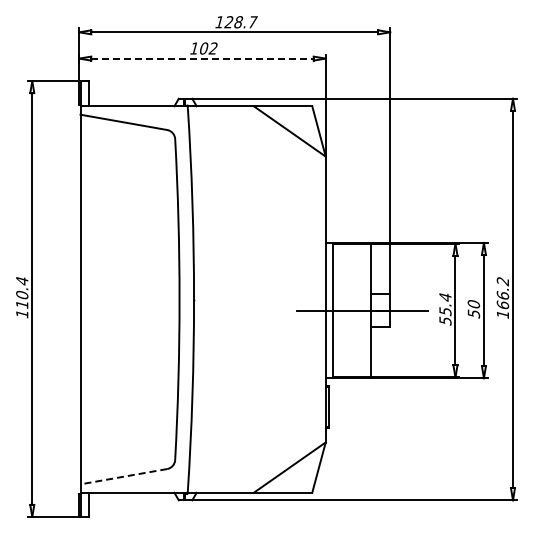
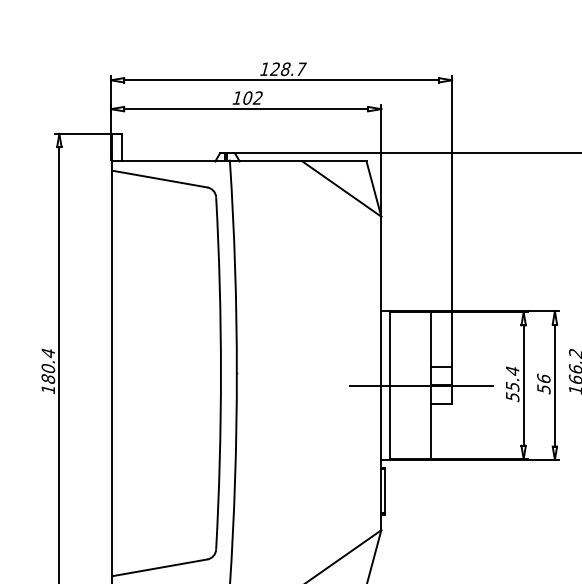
line: (203, 58) -> (247, 109), dashed -> solid
text: (473, 302) -> (543, 376), 50 -> 56
text: (22, 304) -> (48, 378), 110.4 -> 180.4
line: (123, 476) -> (159, 567), dashed -> solid

